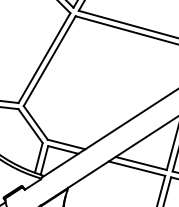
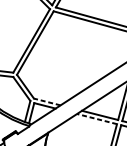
line: (66, 144) -> (47, 101), solid -> dashed
line: (136, 168) -> (96, 118), solid -> dashed

